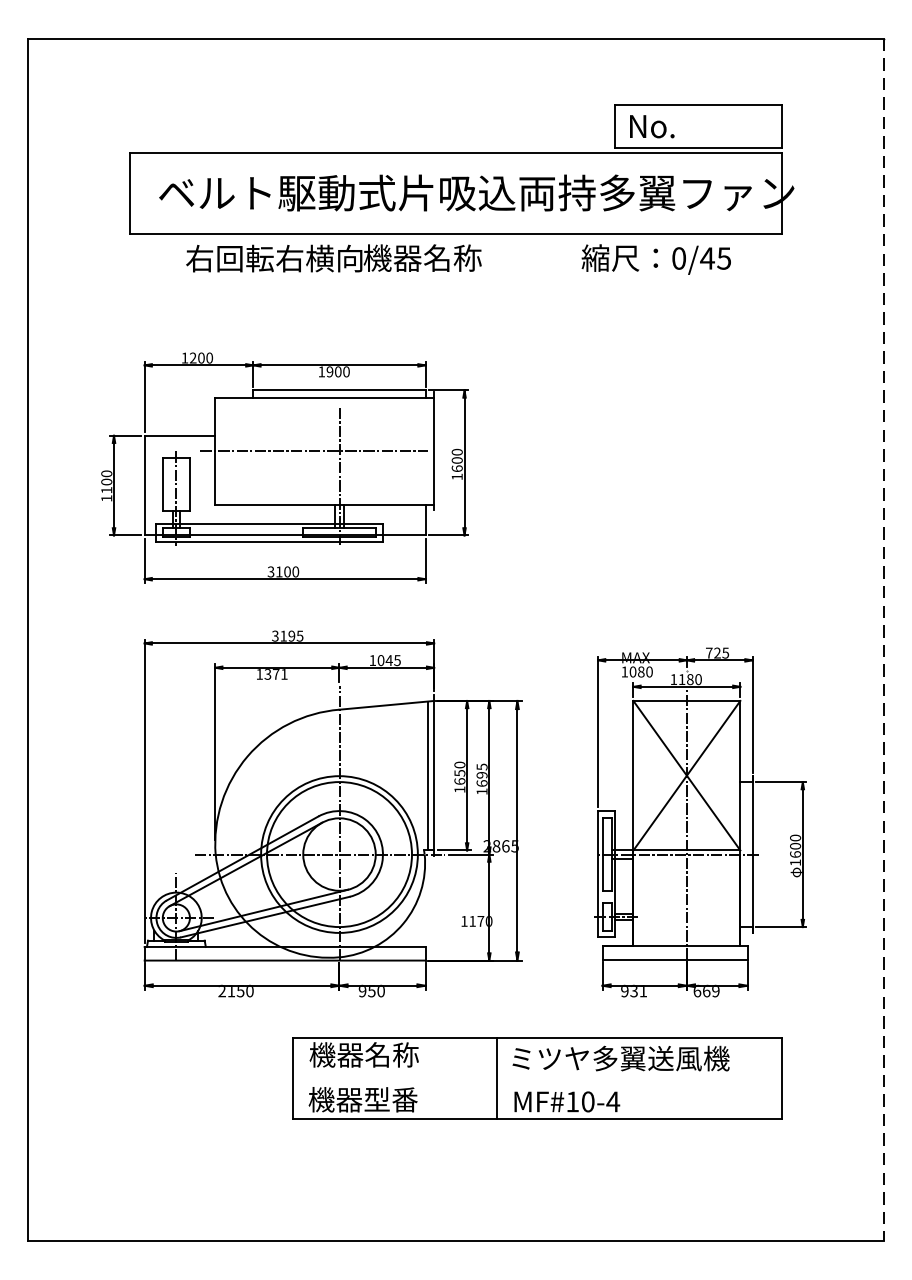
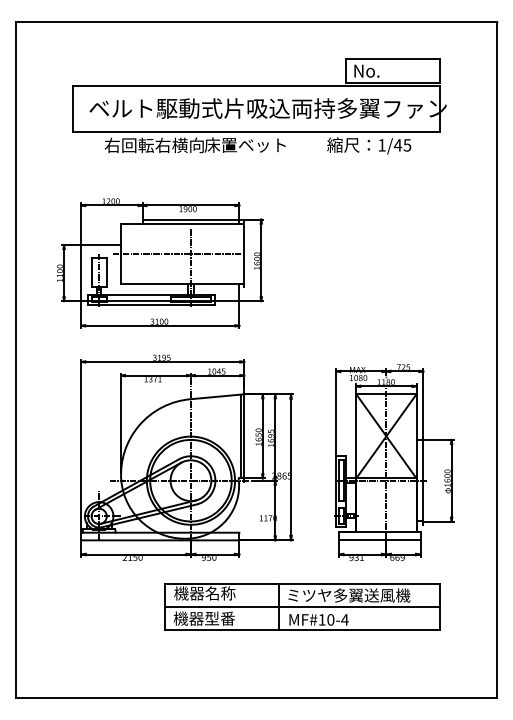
text: (434, 256) -> (244, 144), 機器名称 -> 床置ベット
text: (678, 258) -> (381, 145), 0/45 -> 1/45
line: (884, 640) -> (497, 360), dashed -> solid
line: (537, 1078) -> (302, 606), added

